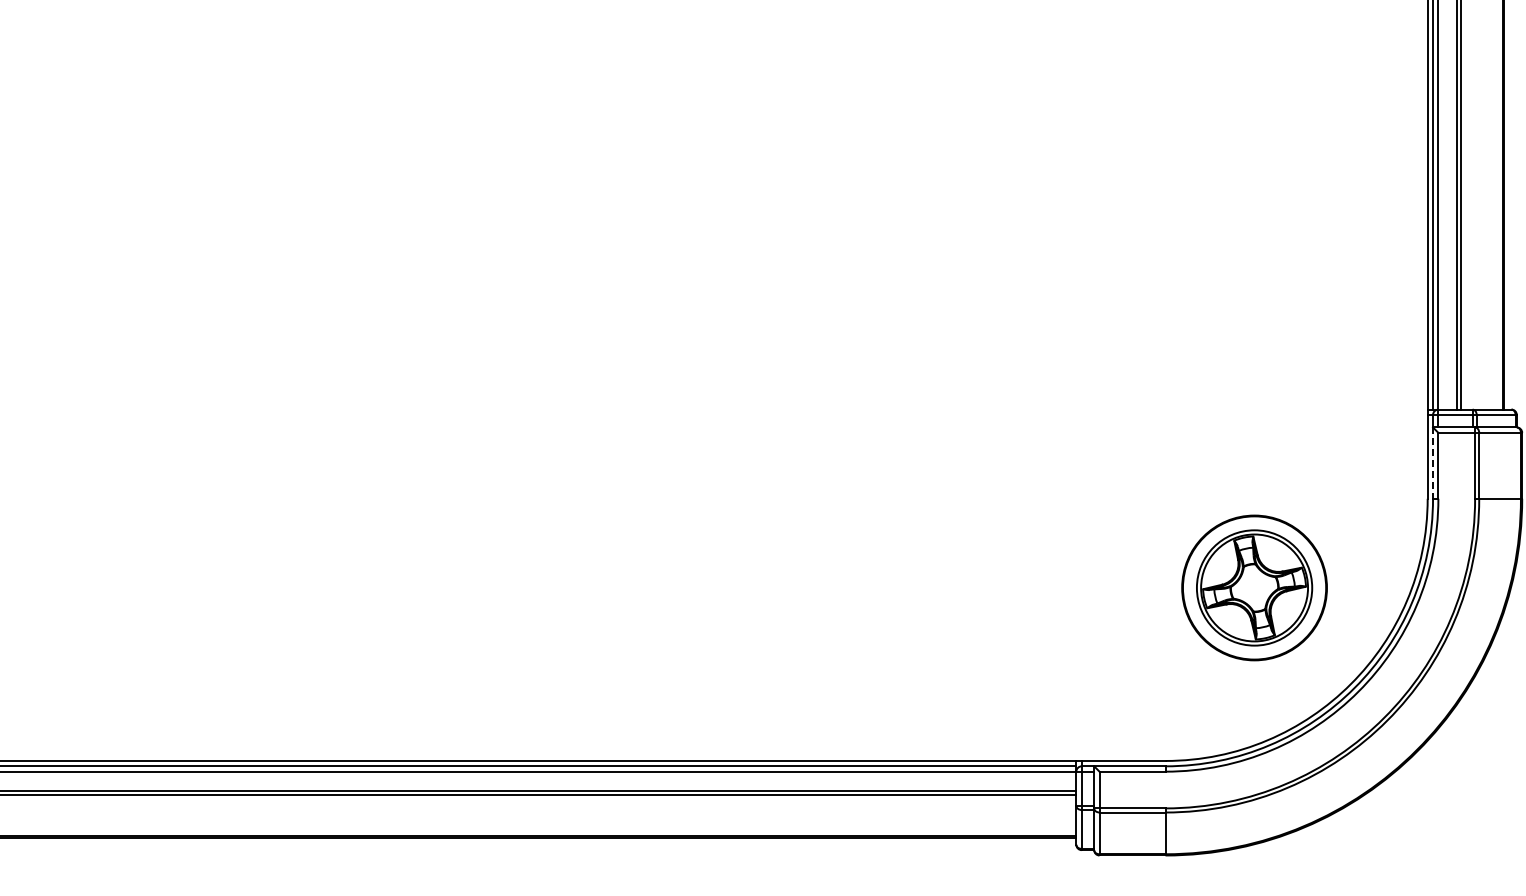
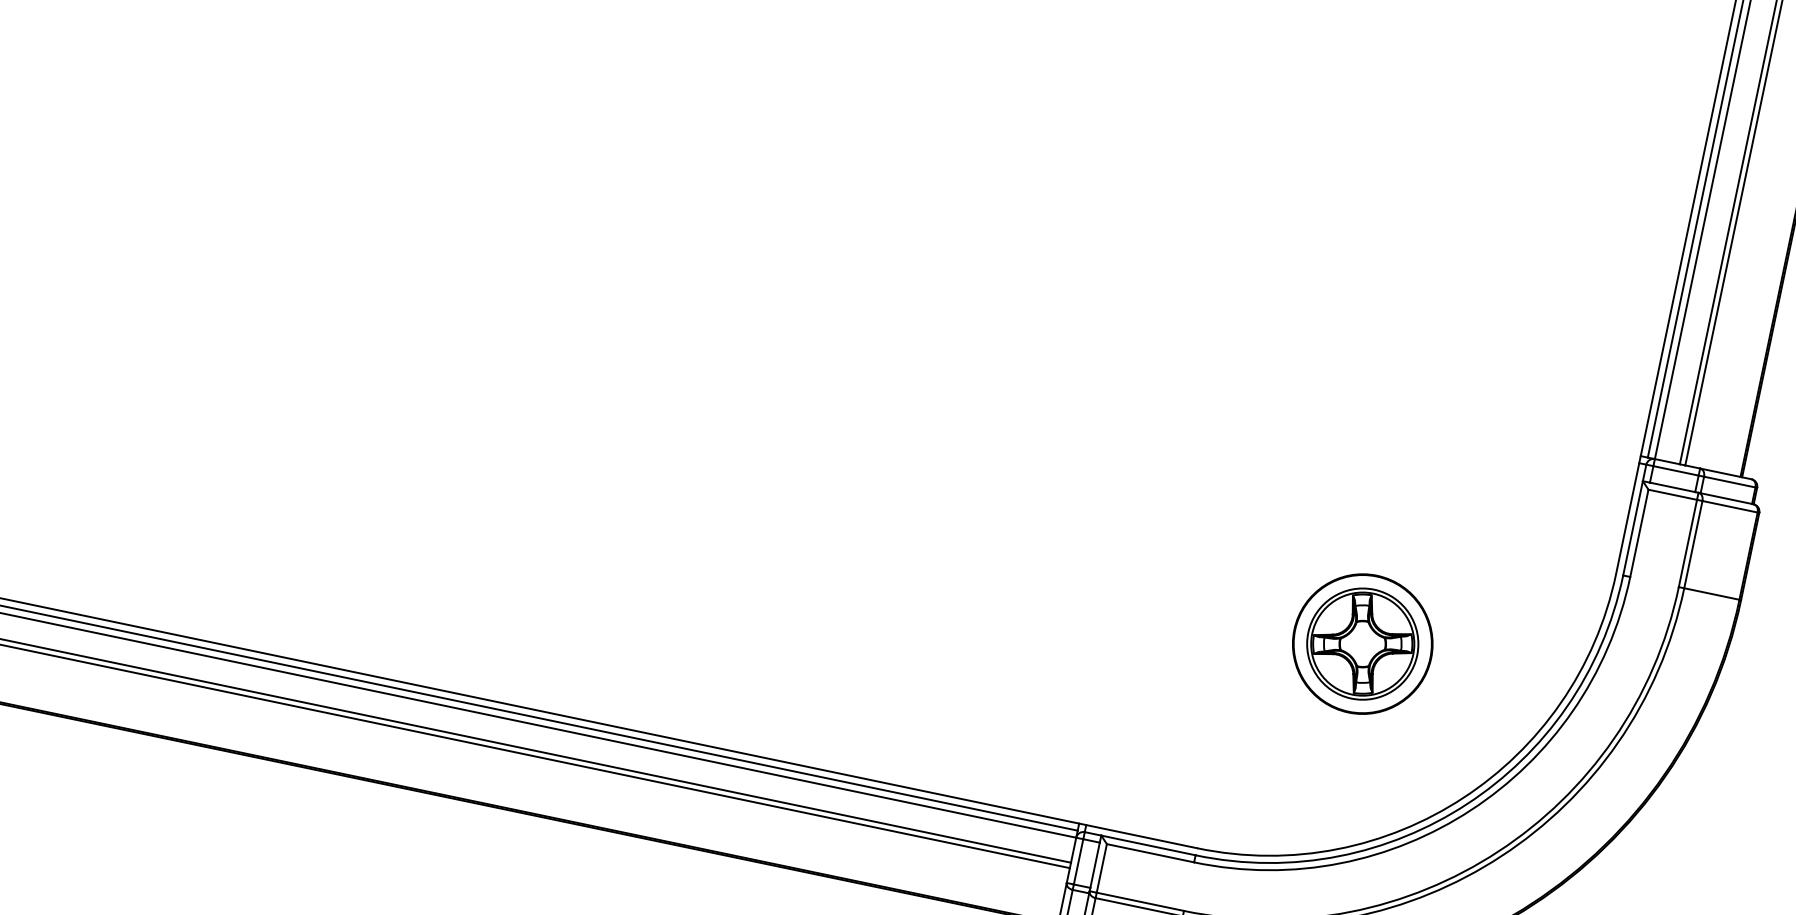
line: (1433, 463) -> (1633, 528), dashed -> solid
part: (1254, 587) -> (1362, 643), size x0.71

